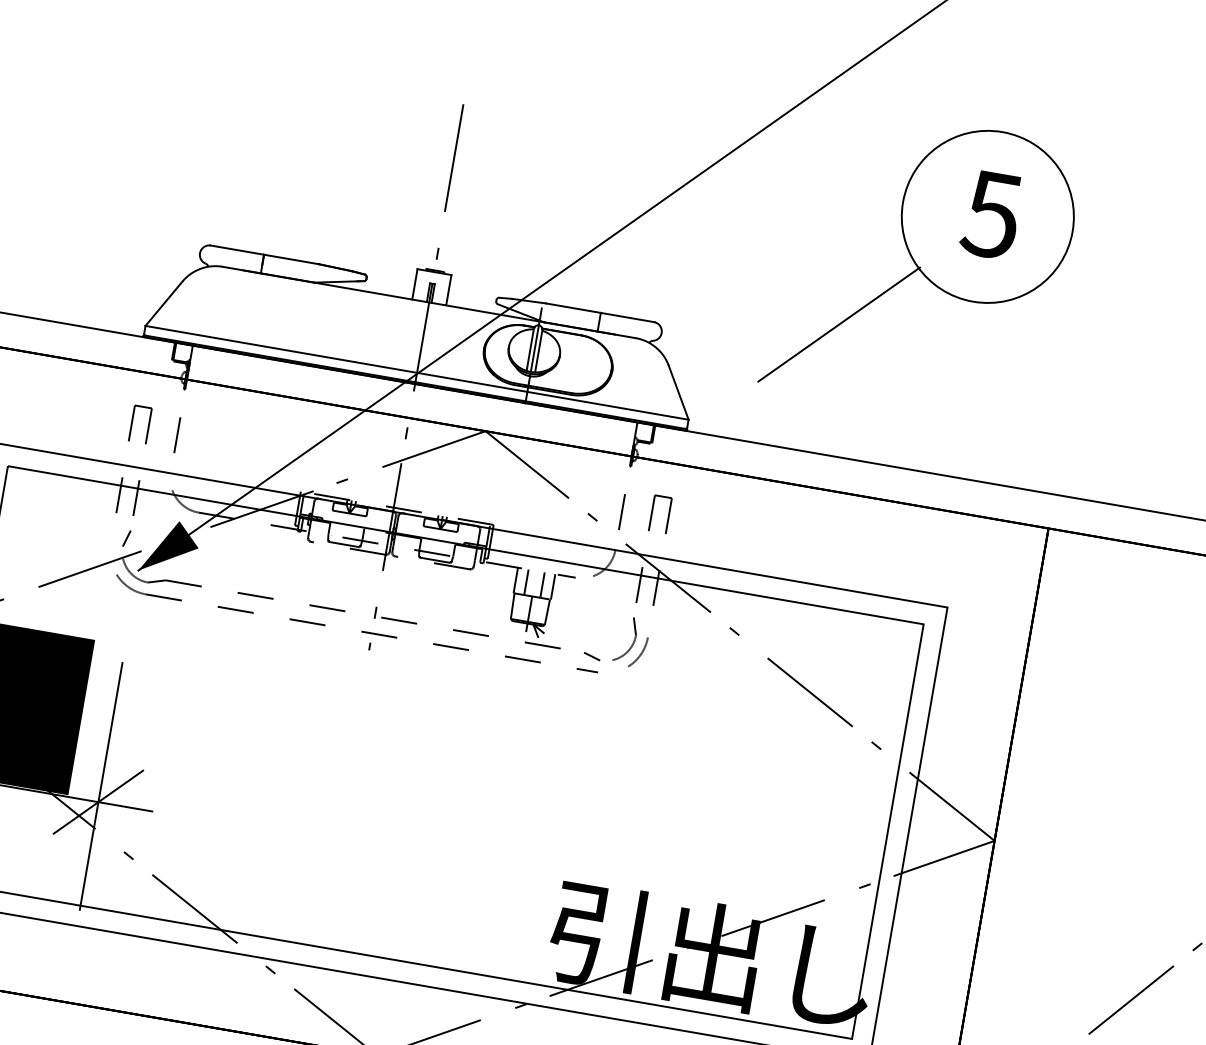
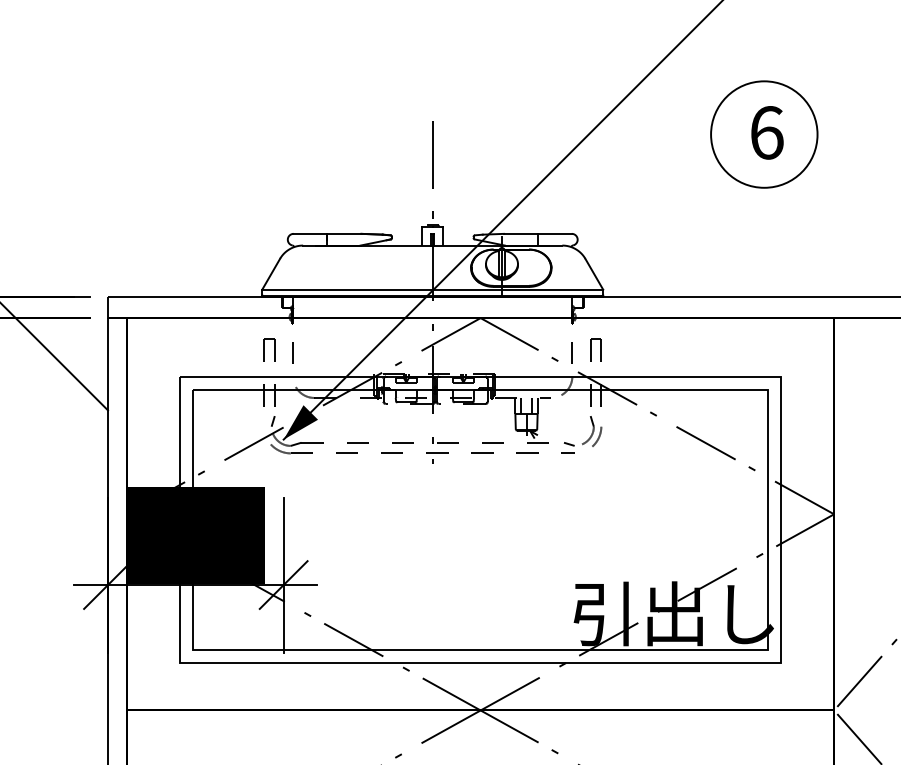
text: (991, 214) -> (766, 132), 5 -> 6
line: (838, 323) -> (684, 215), removed

